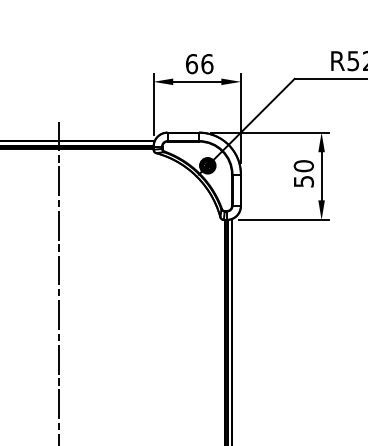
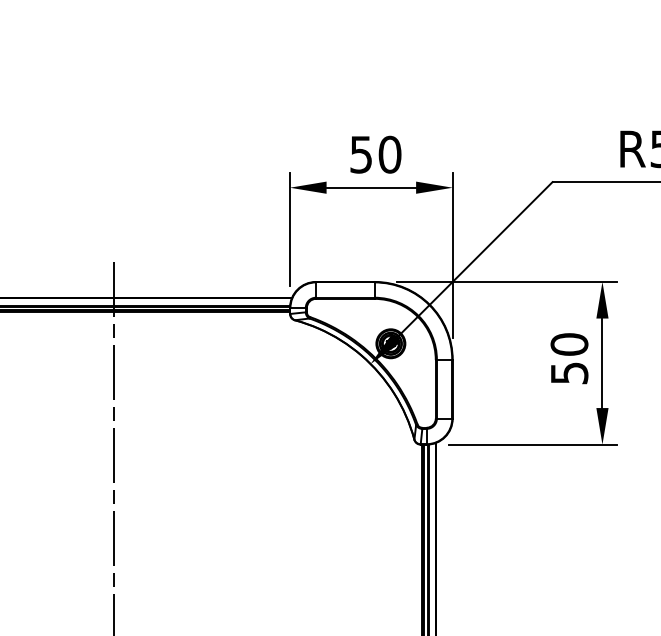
text: (199, 64) -> (375, 155), 66 -> 50

